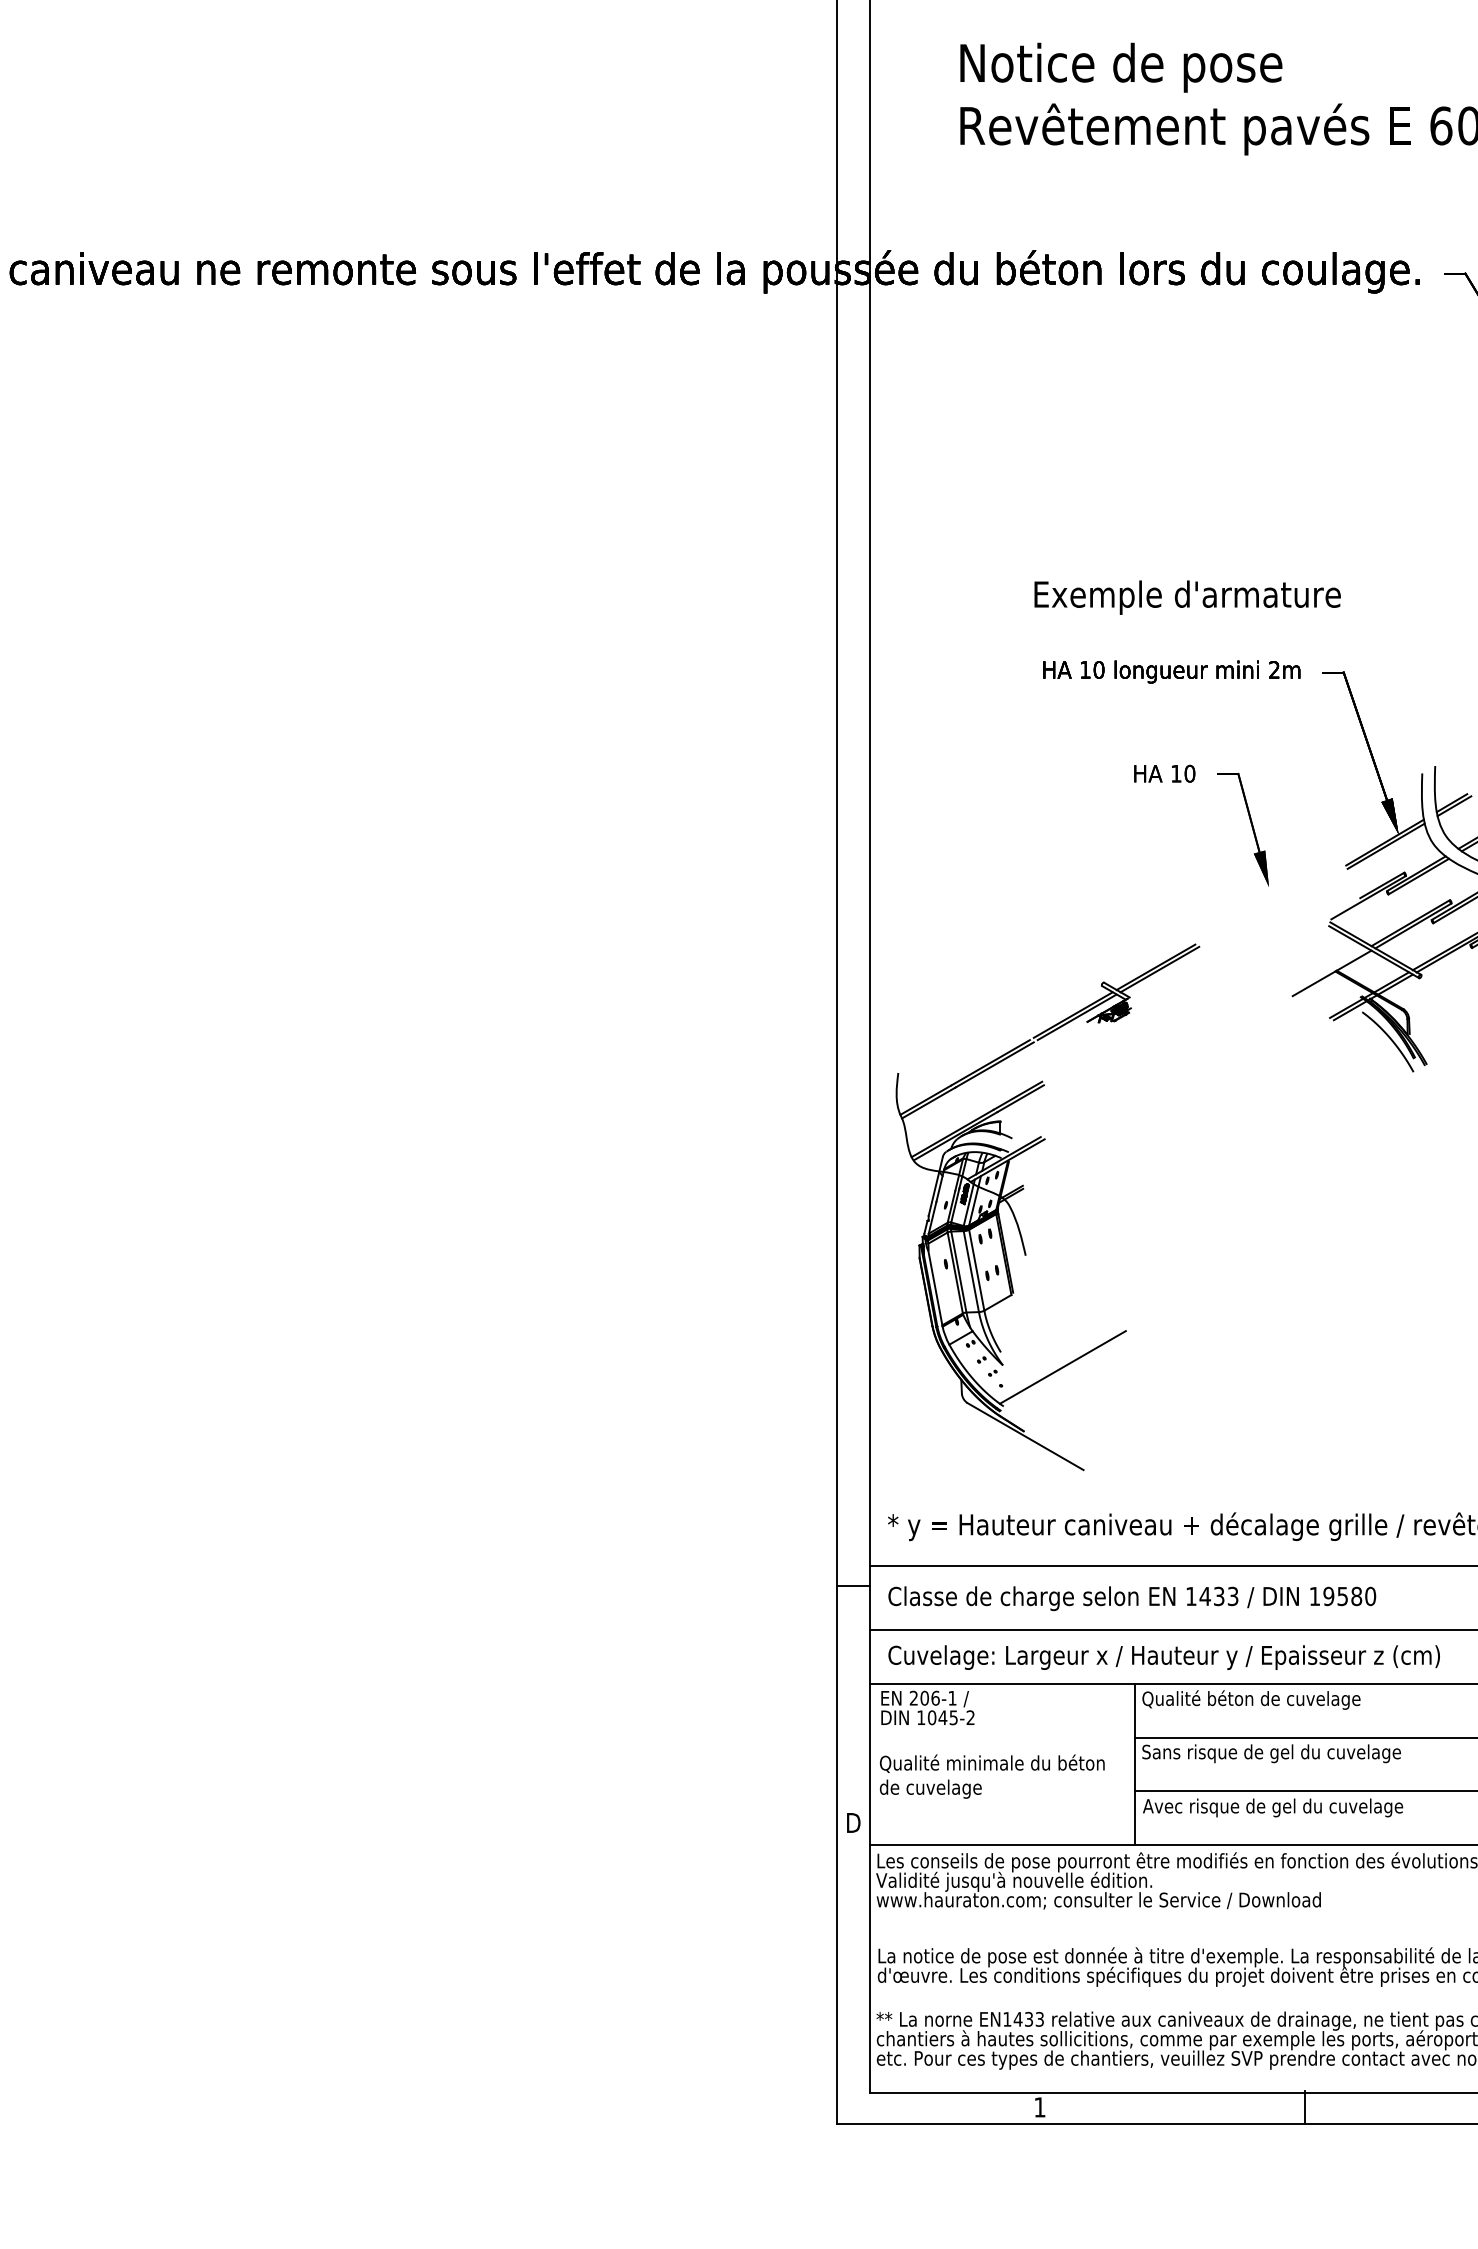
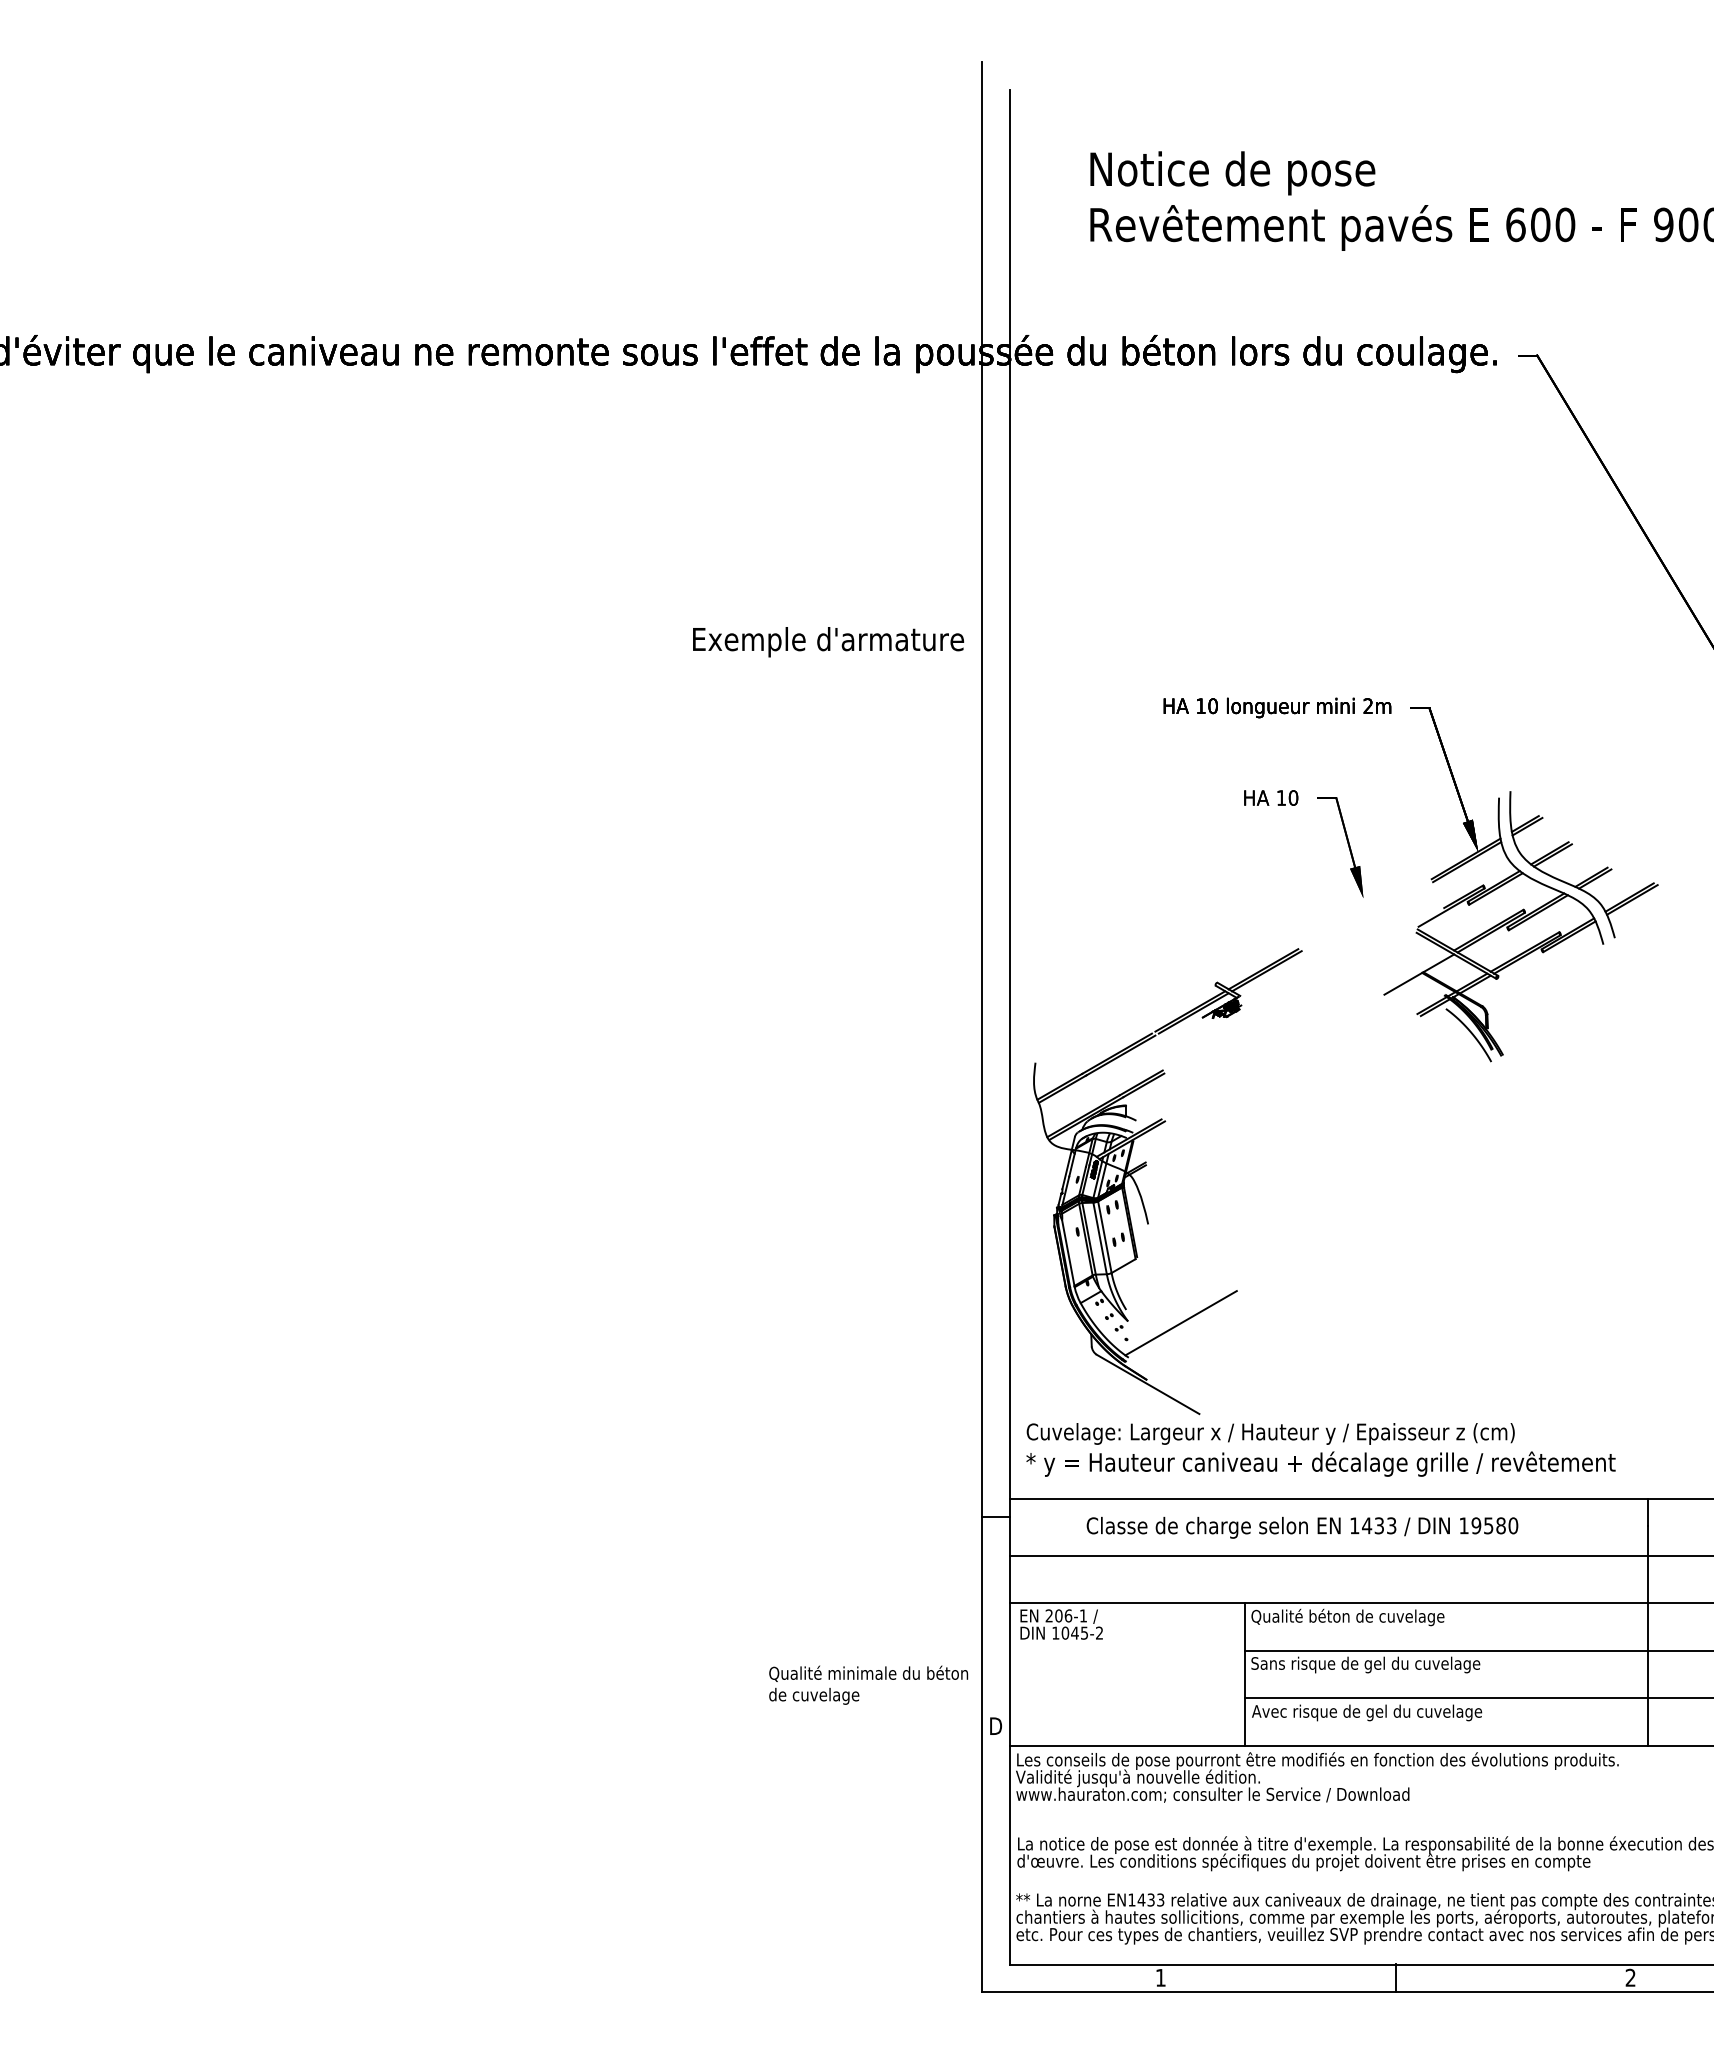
text: (1187, 598) -> (828, 642), moved
text: (1132, 1598) -> (1302, 1527), moved
text: (1163, 1657) -> (1270, 1433), moved
text: (992, 1775) -> (868, 1684), moved

